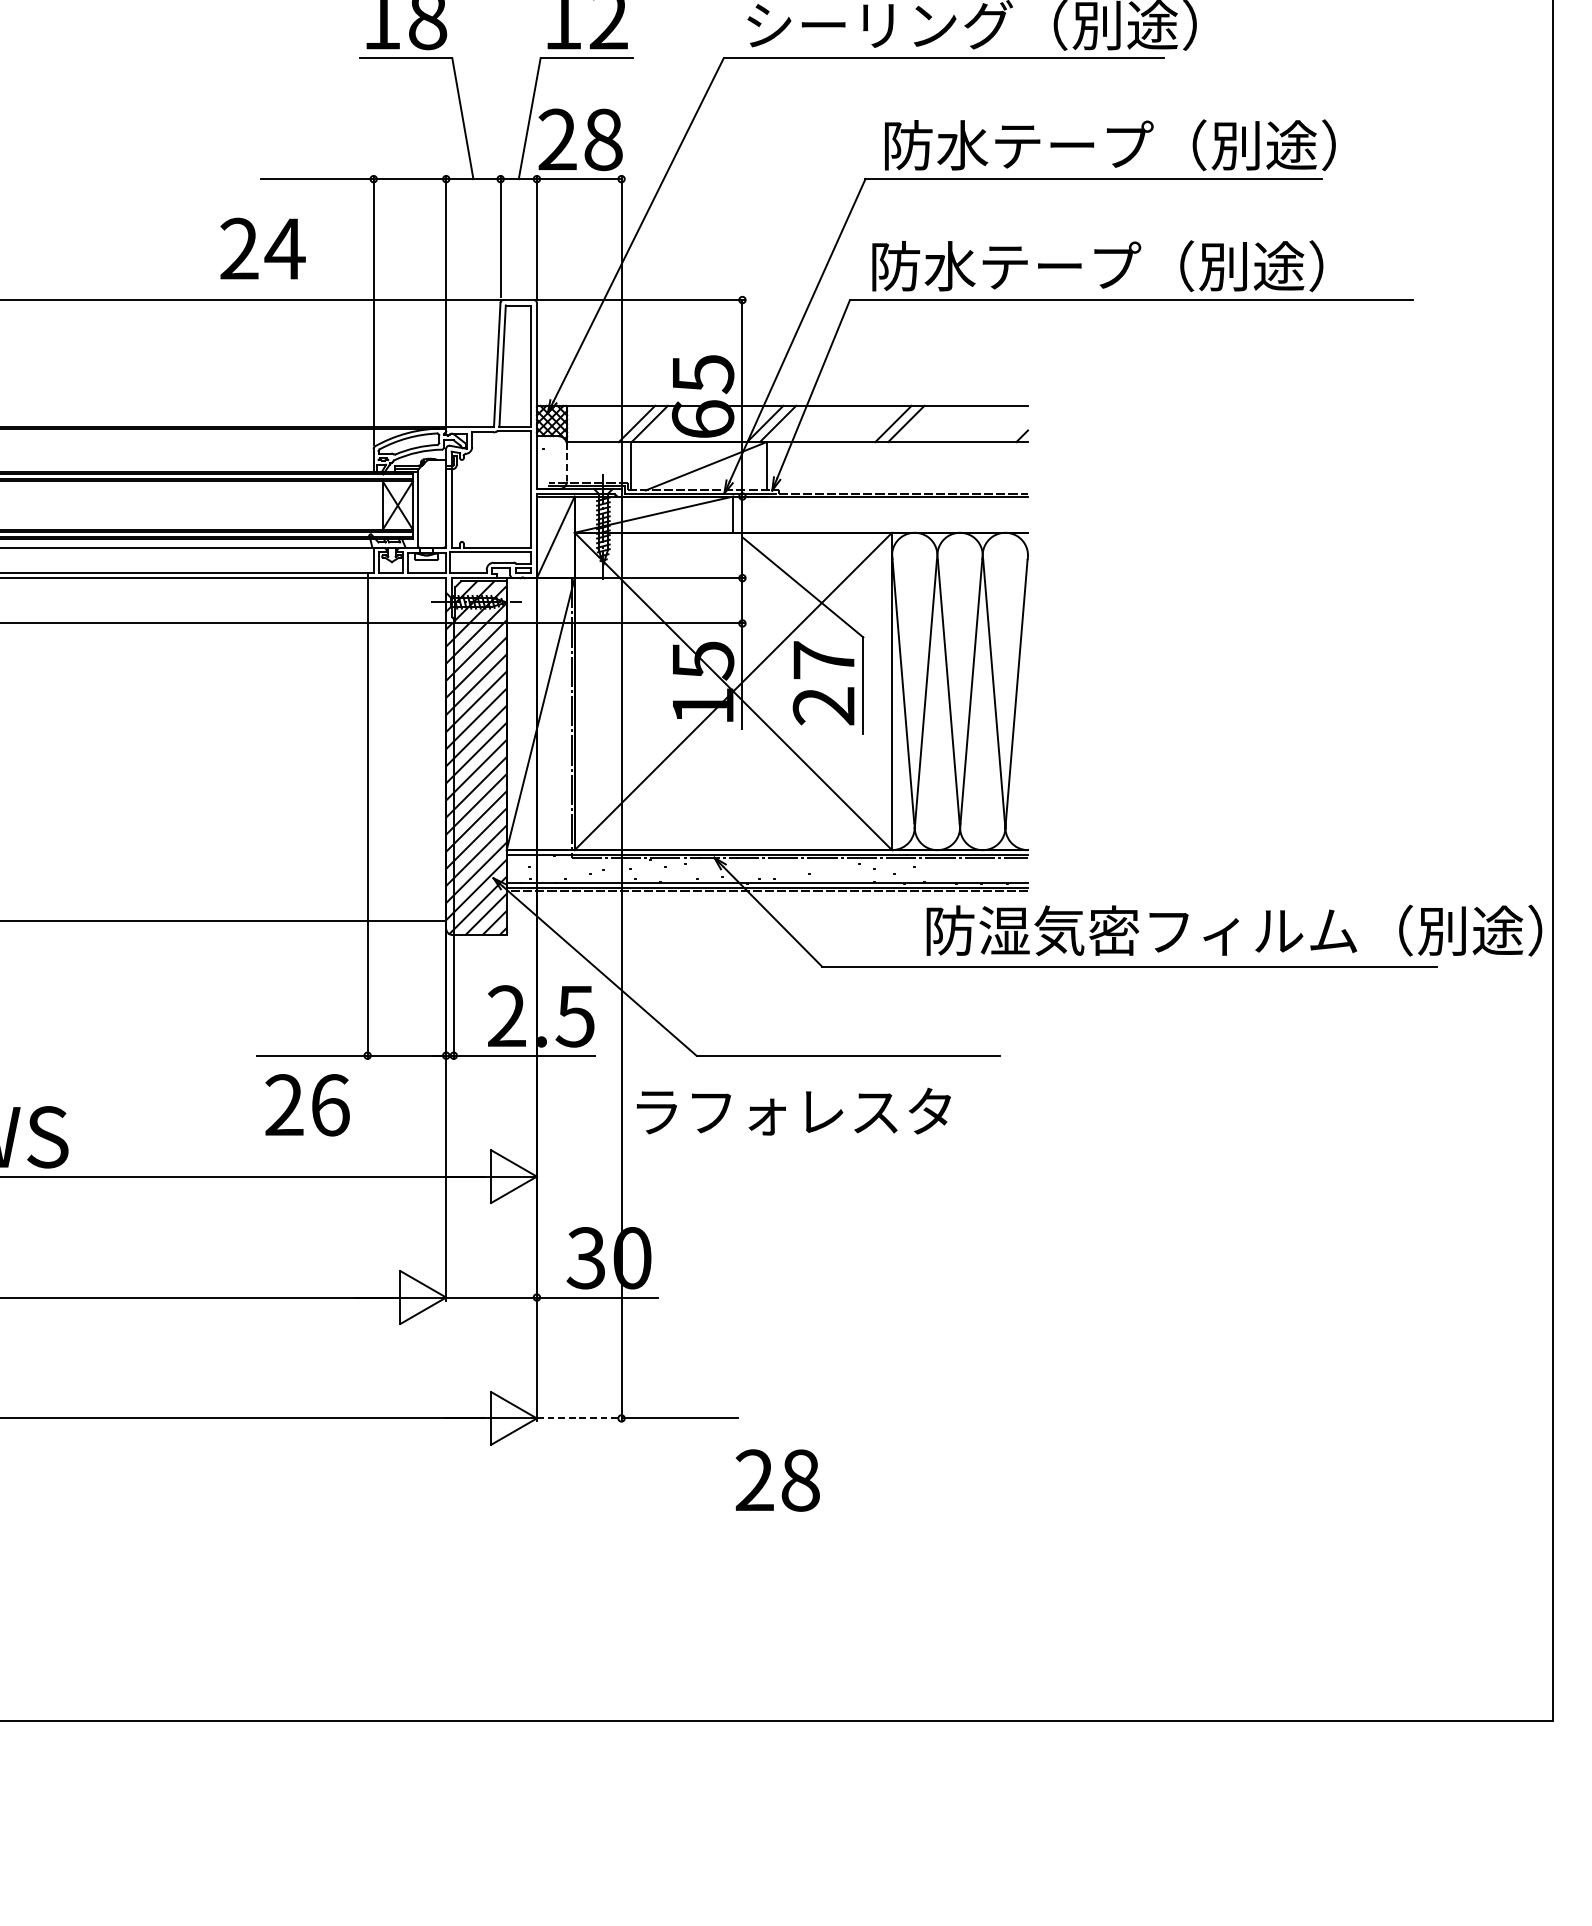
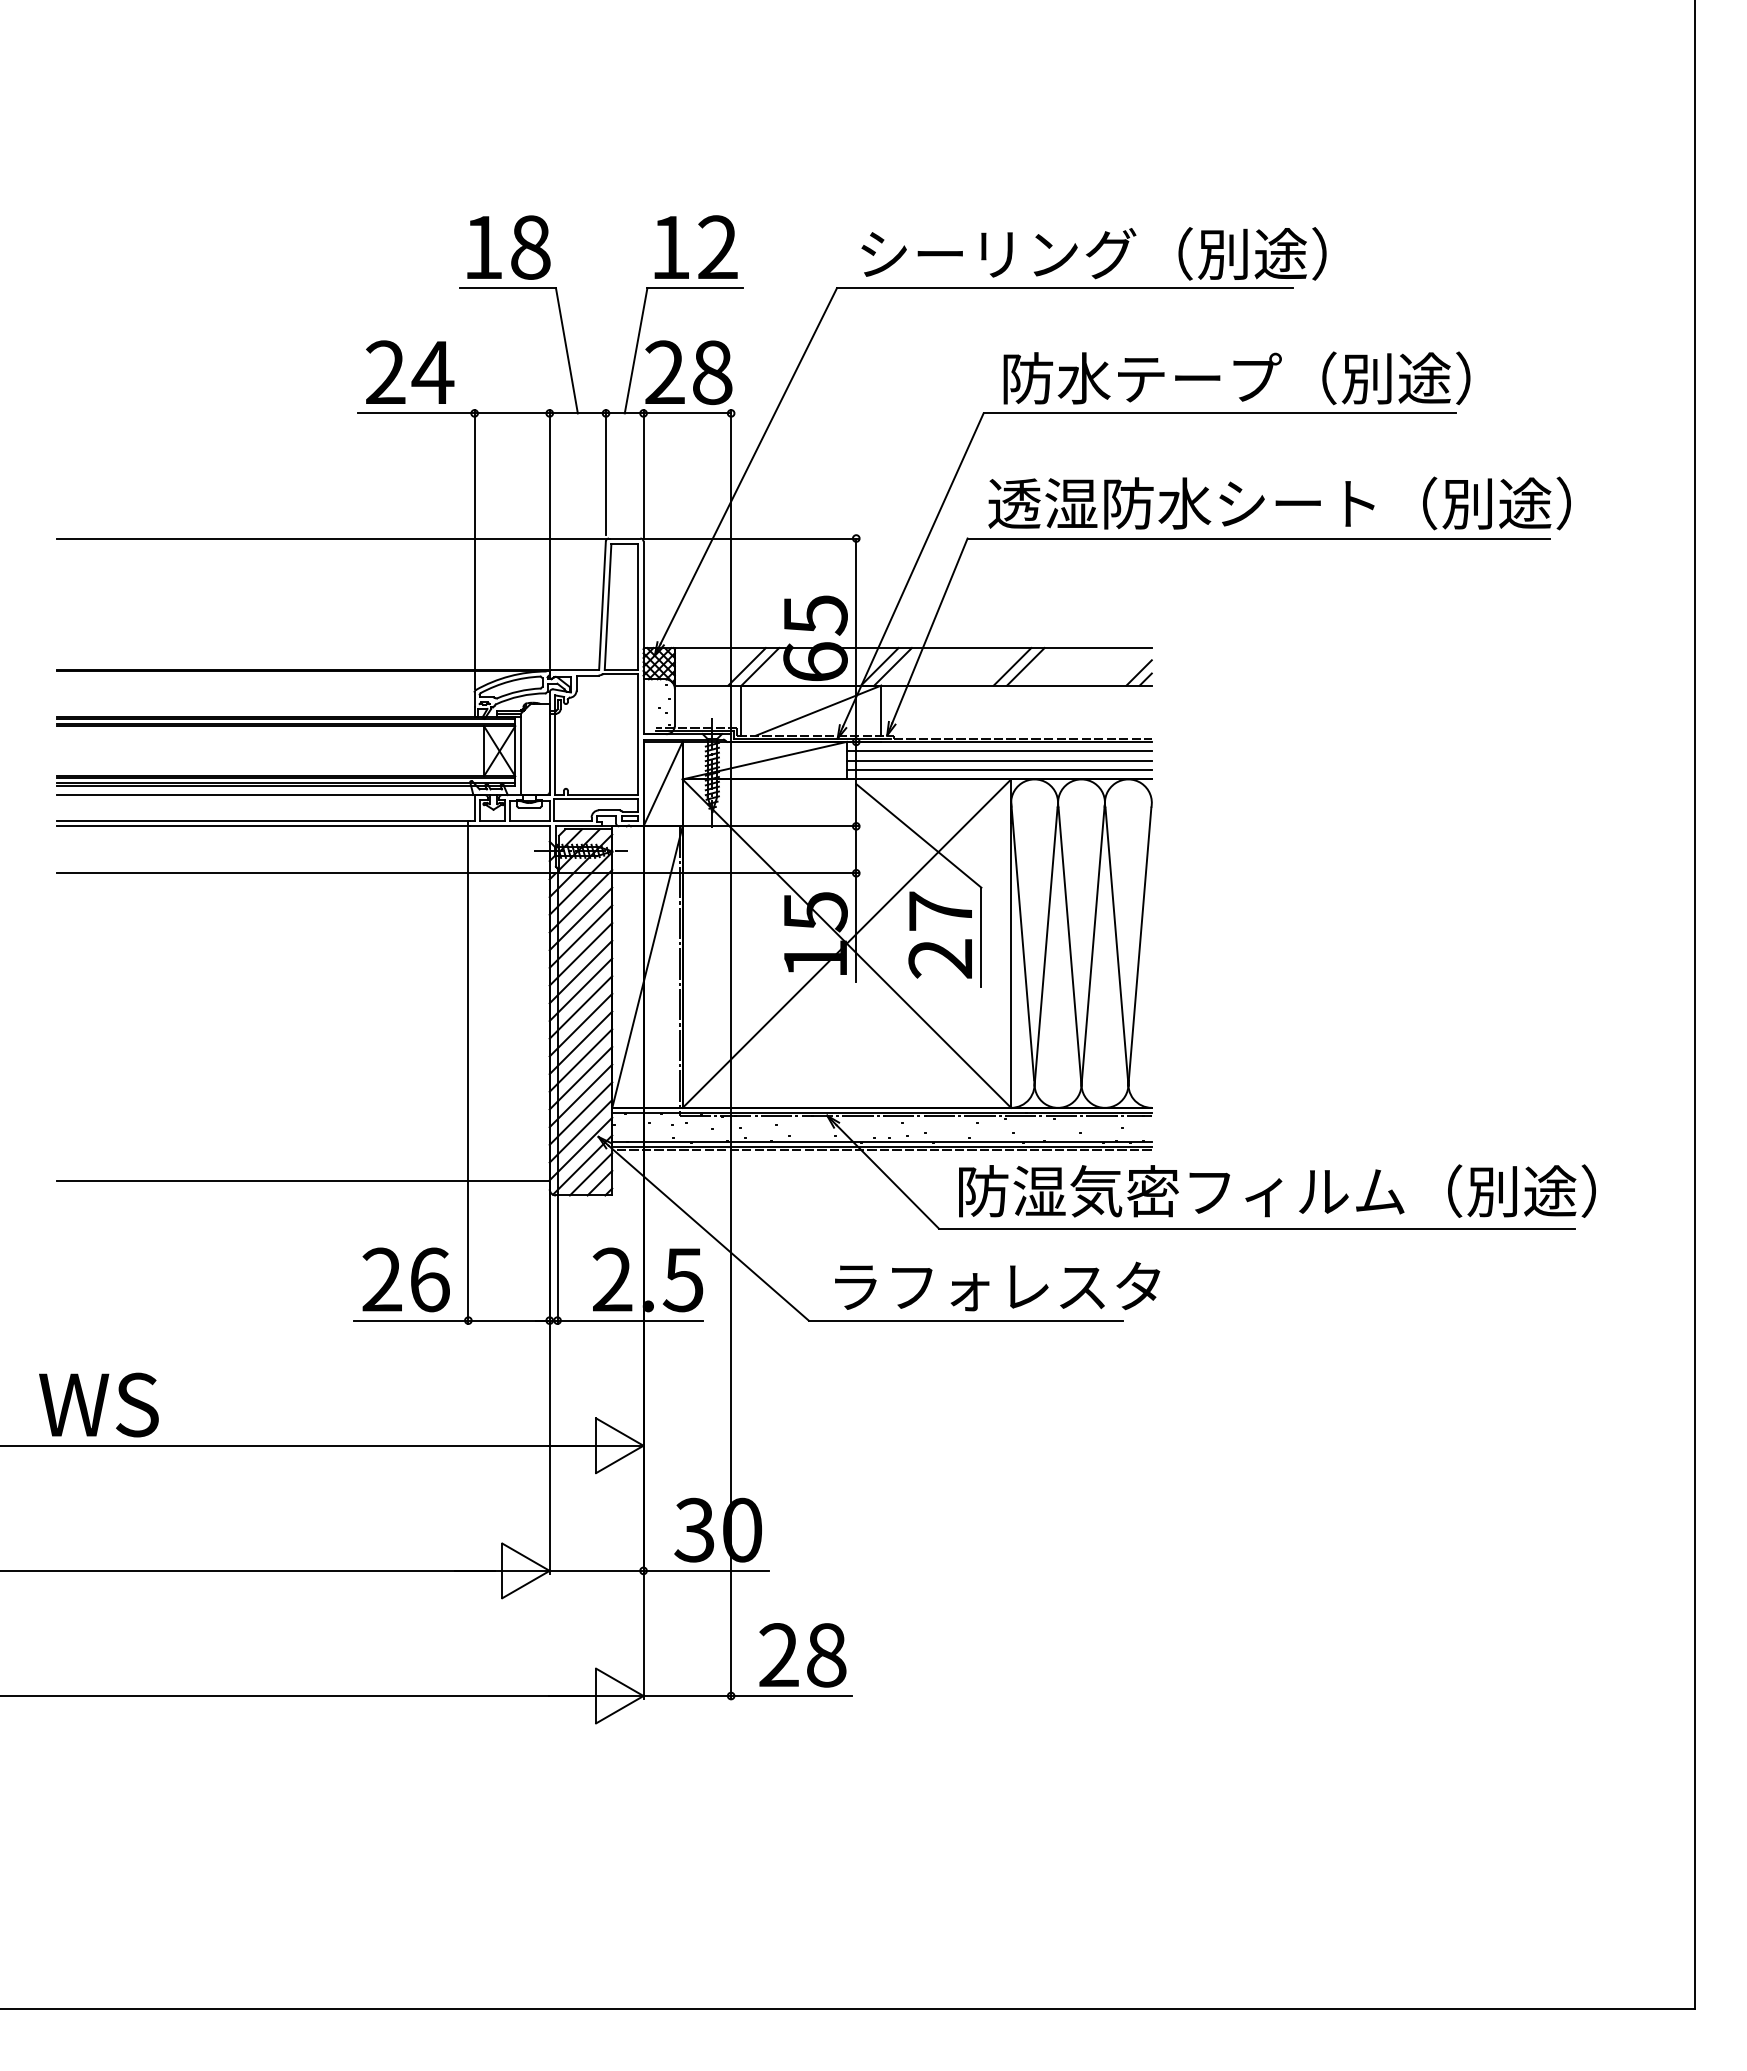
text: (263, 247) -> (410, 371), moved
text: (1151, 266) -> (1279, 503), 防水テープ（別途） -> 透湿防水シート（別途）
line: (1015, 429) -> (1138, 672), added
line: (566, 463) -> (674, 707), dashed -> solid
line: (879, 505) -> (998, 751), added
line: (879, 514) -> (998, 760), added
line: (879, 524) -> (998, 770), added
text: (1234, 929) -> (1277, 1190), moved
text: (306, 1104) -> (405, 1279), moved
text: (793, 1111) -> (997, 1286), moved
line: (579, 1418) -> (687, 1696), dashed -> solid
text: (777, 1480) -> (802, 1655), moved

